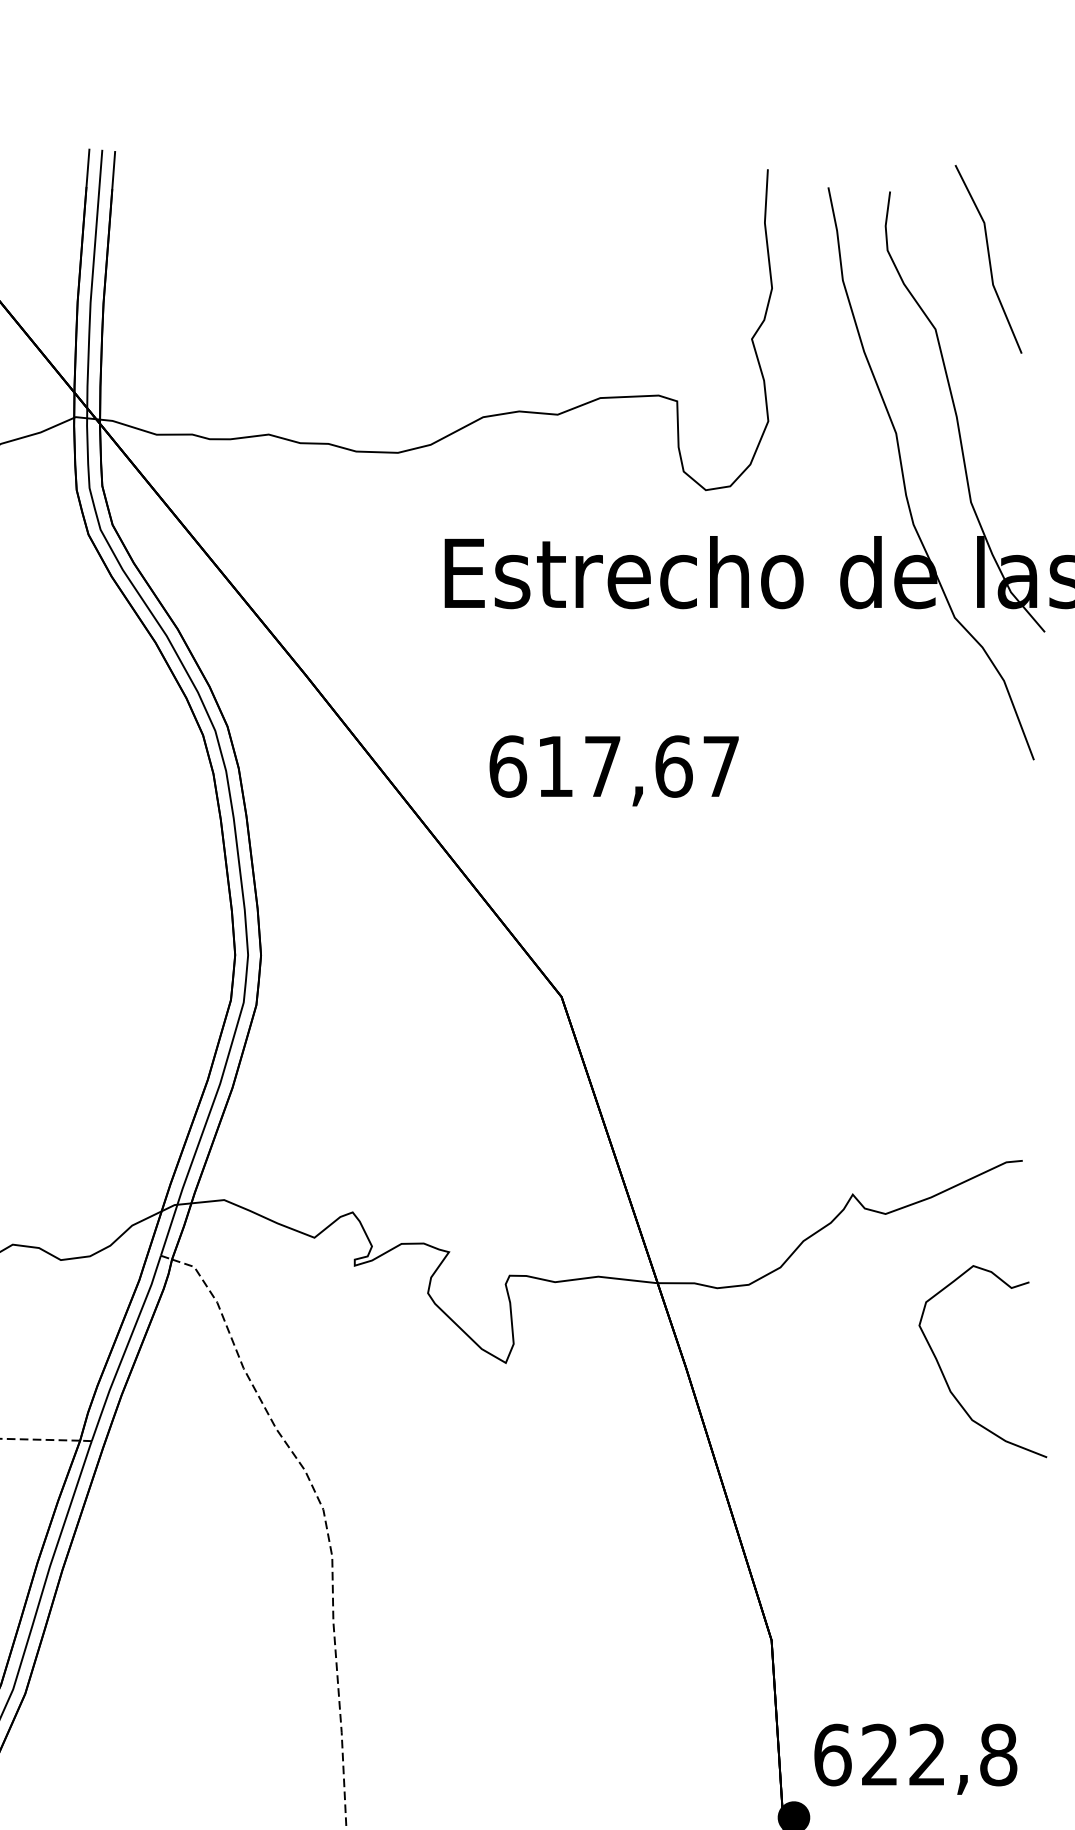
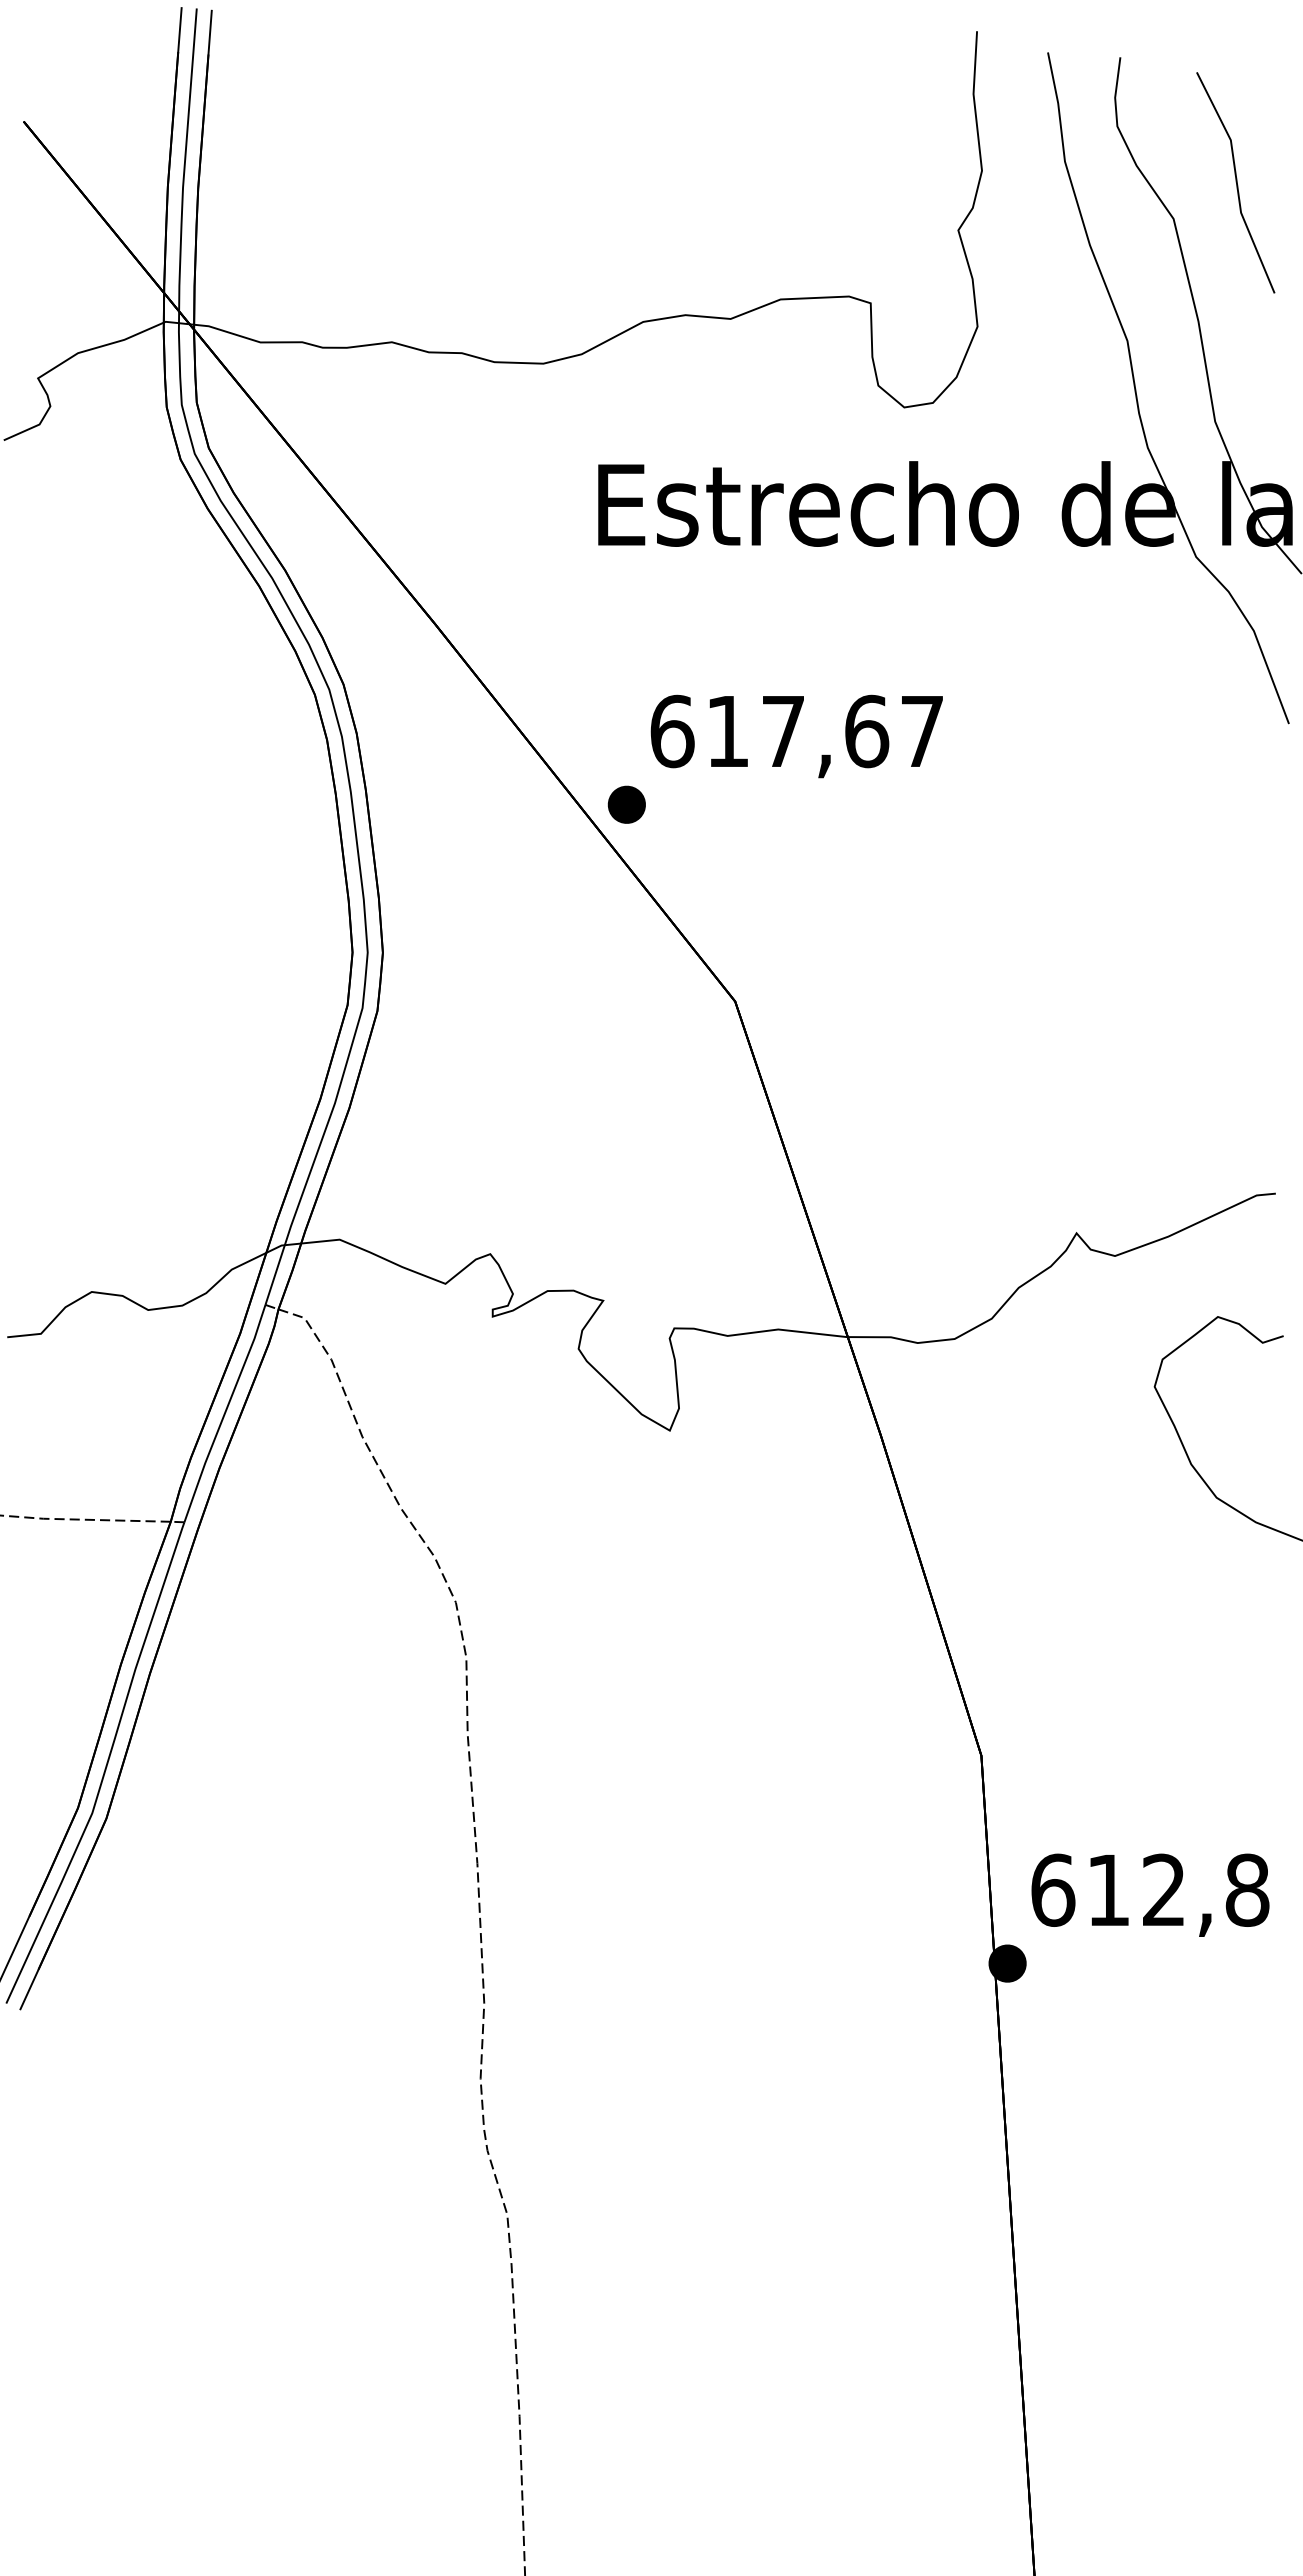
line: (988, 259) -> (1235, 182), moved
part: (468, 828) -> (626, 804), added
text: (879, 1754) -> (1107, 1889), 622,8 -> 612,8

